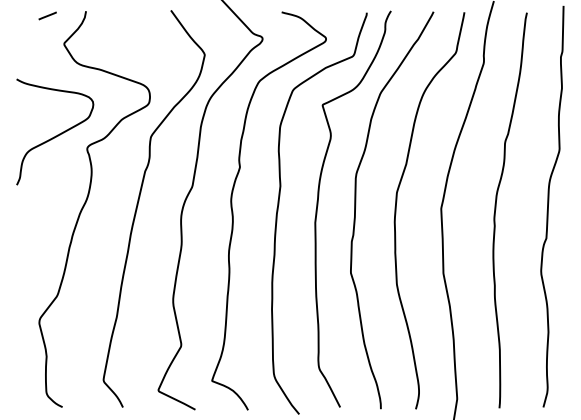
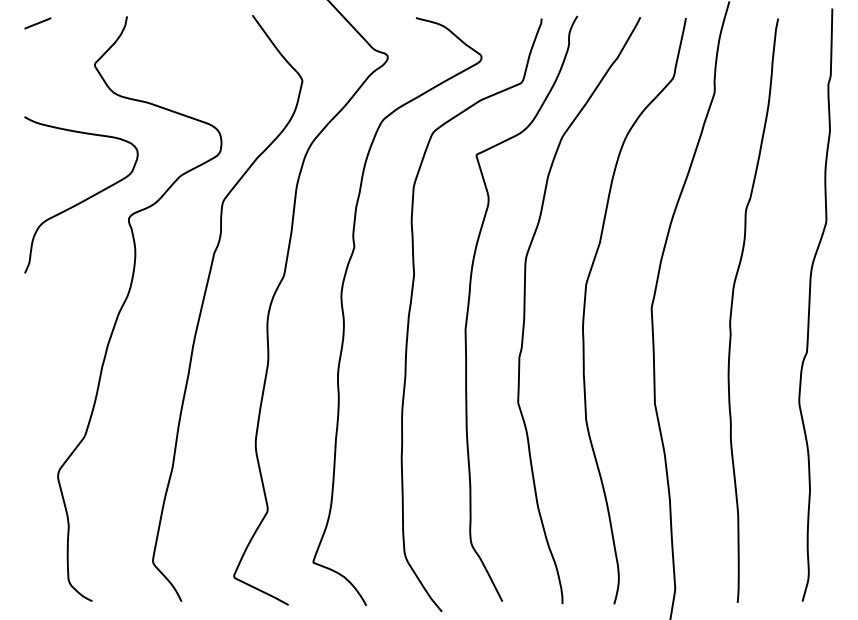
line: (47, 15) -> (37, 22), moved

